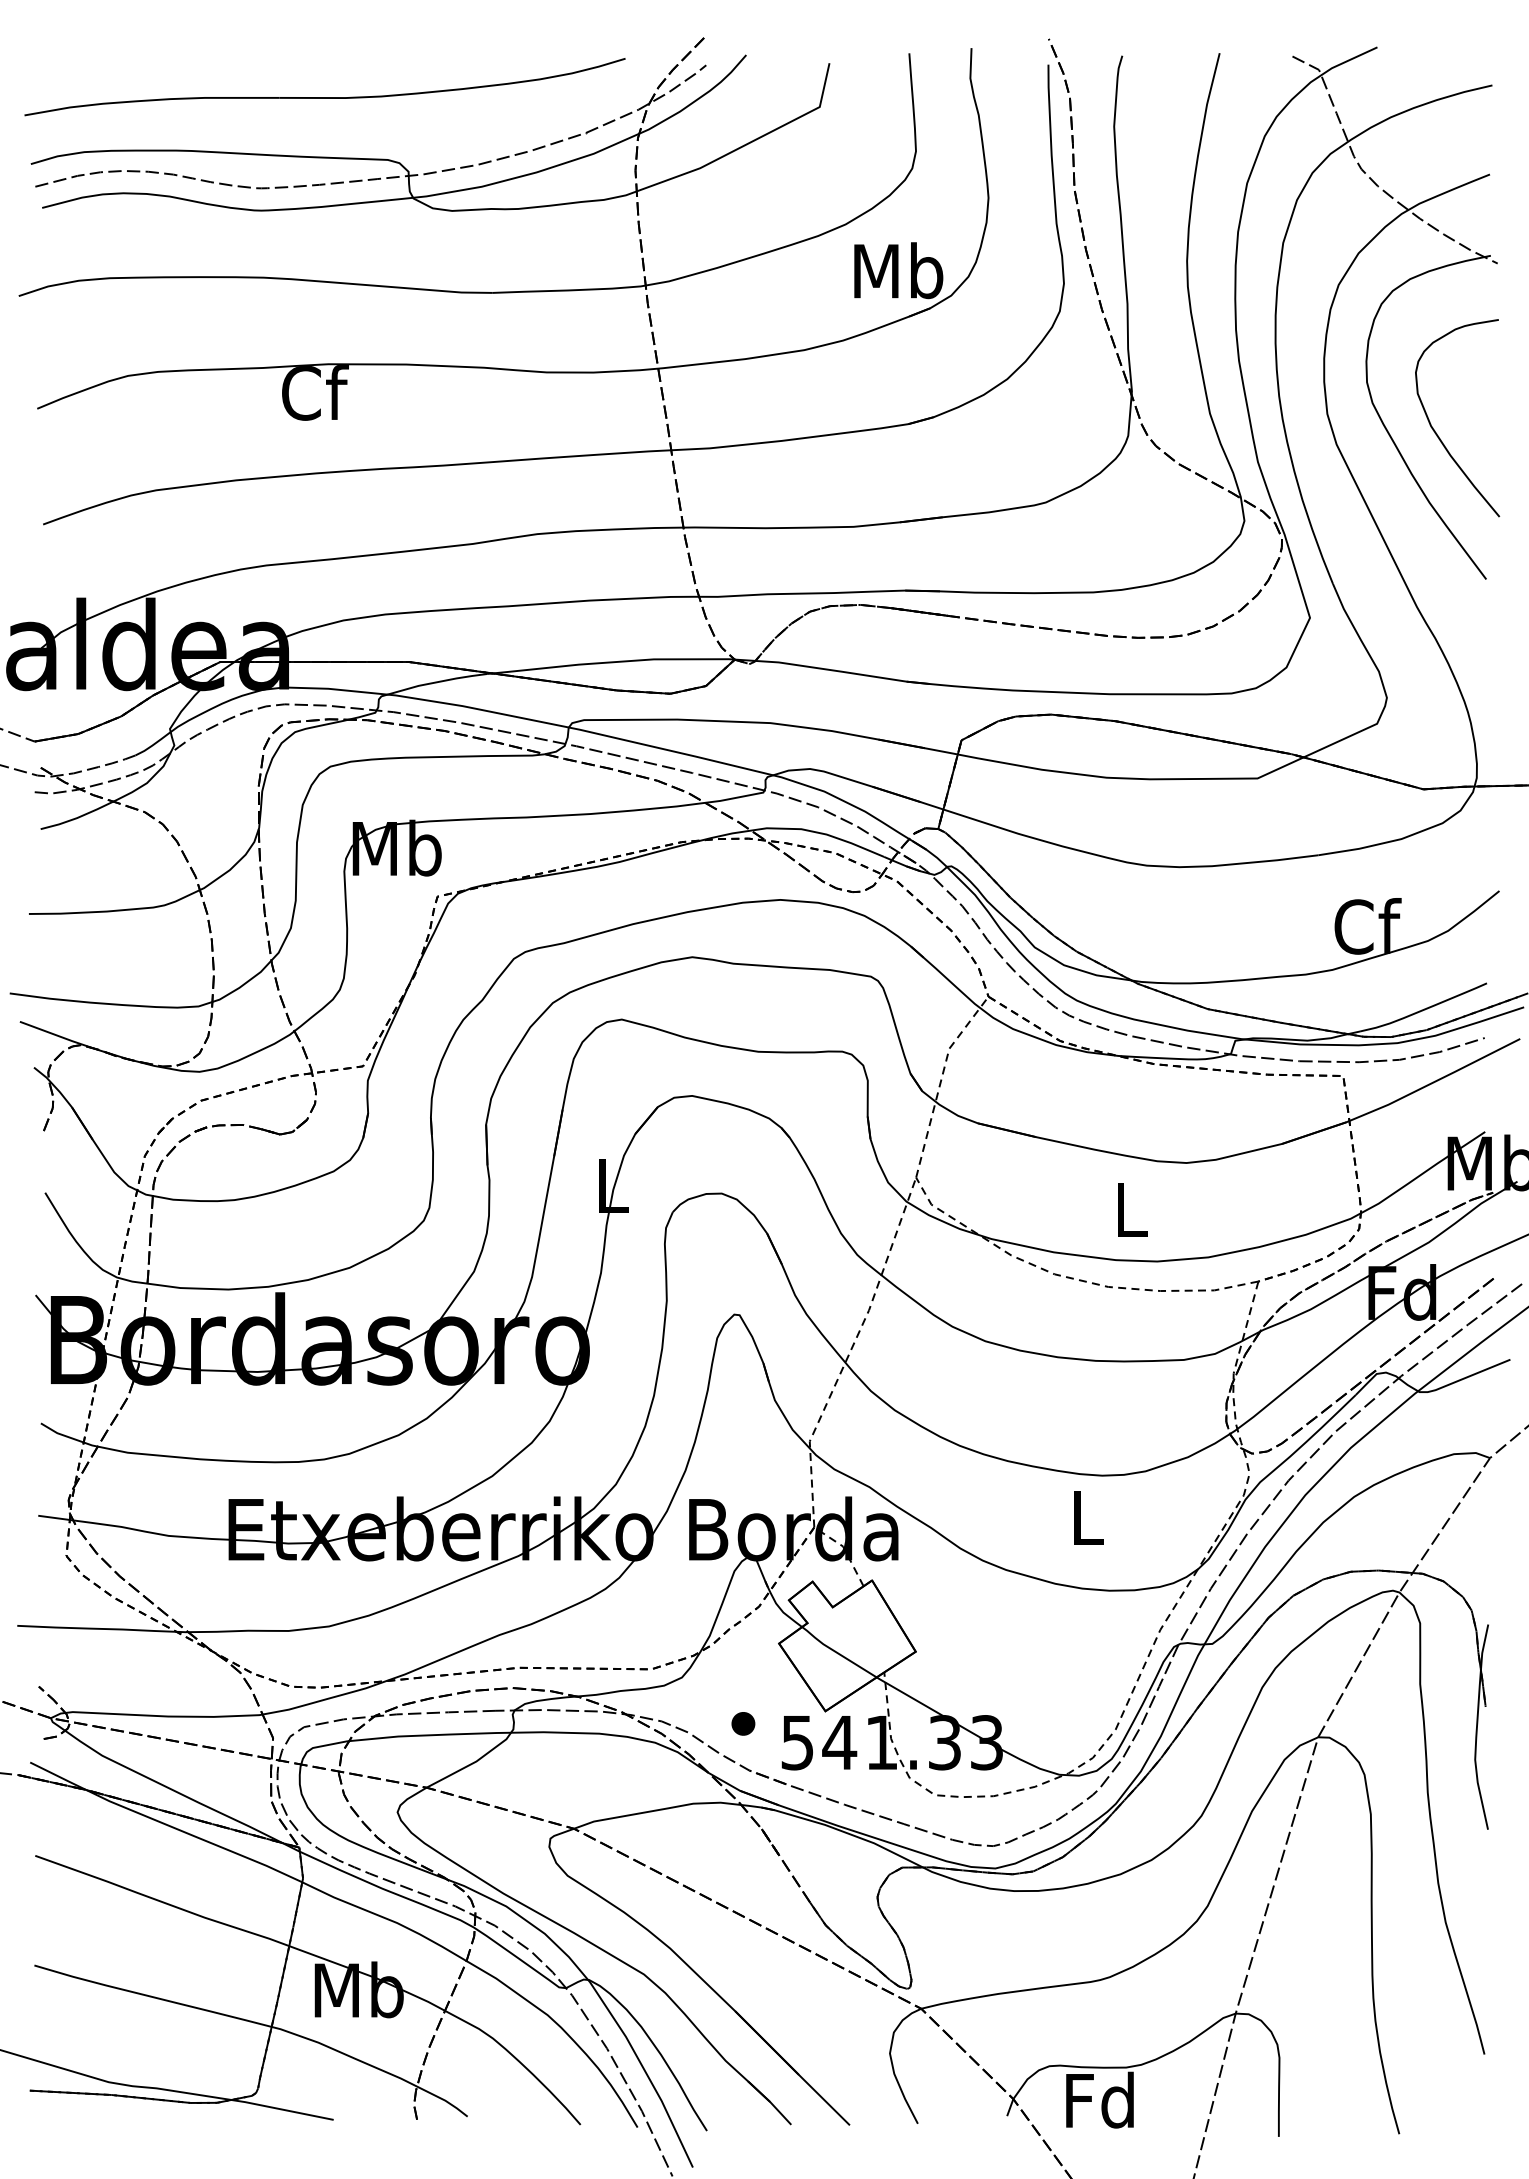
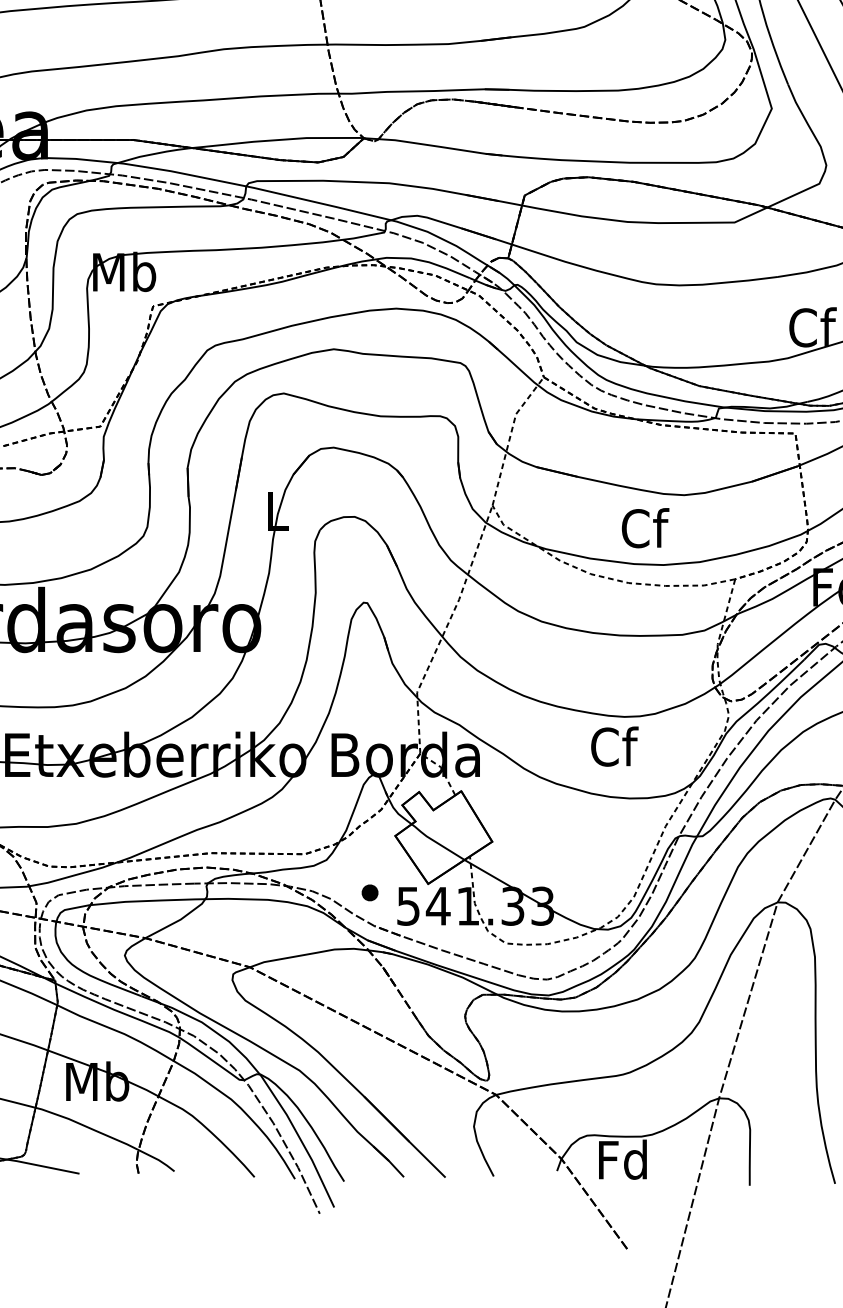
text: (1131, 1209) -> (645, 528), L -> Cf
text: (1088, 1517) -> (614, 746), L -> Cf

